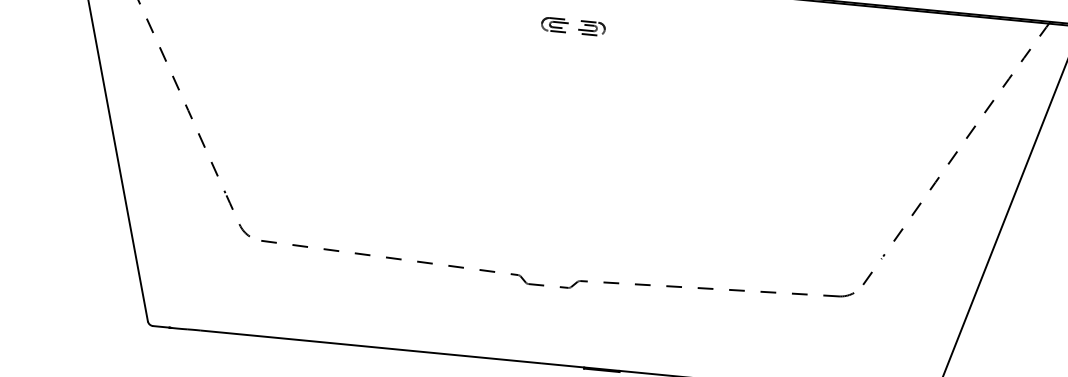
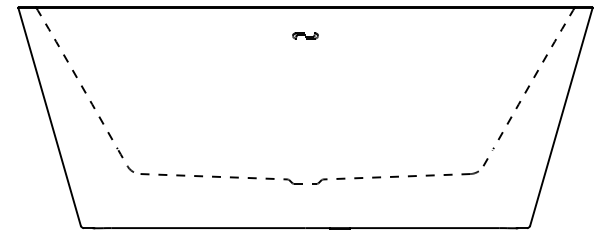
part: (573, 25) -> (305, 35), size x0.7

